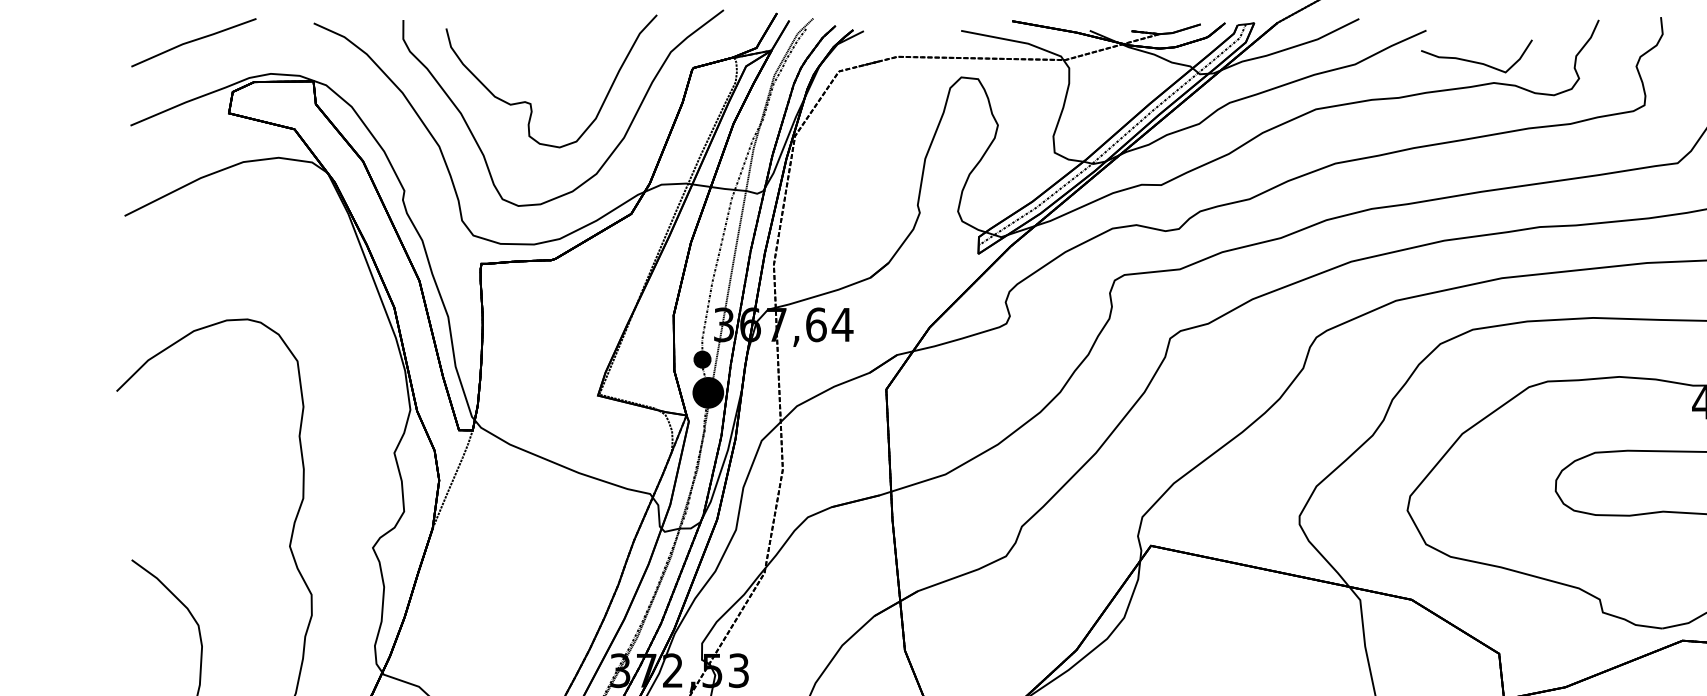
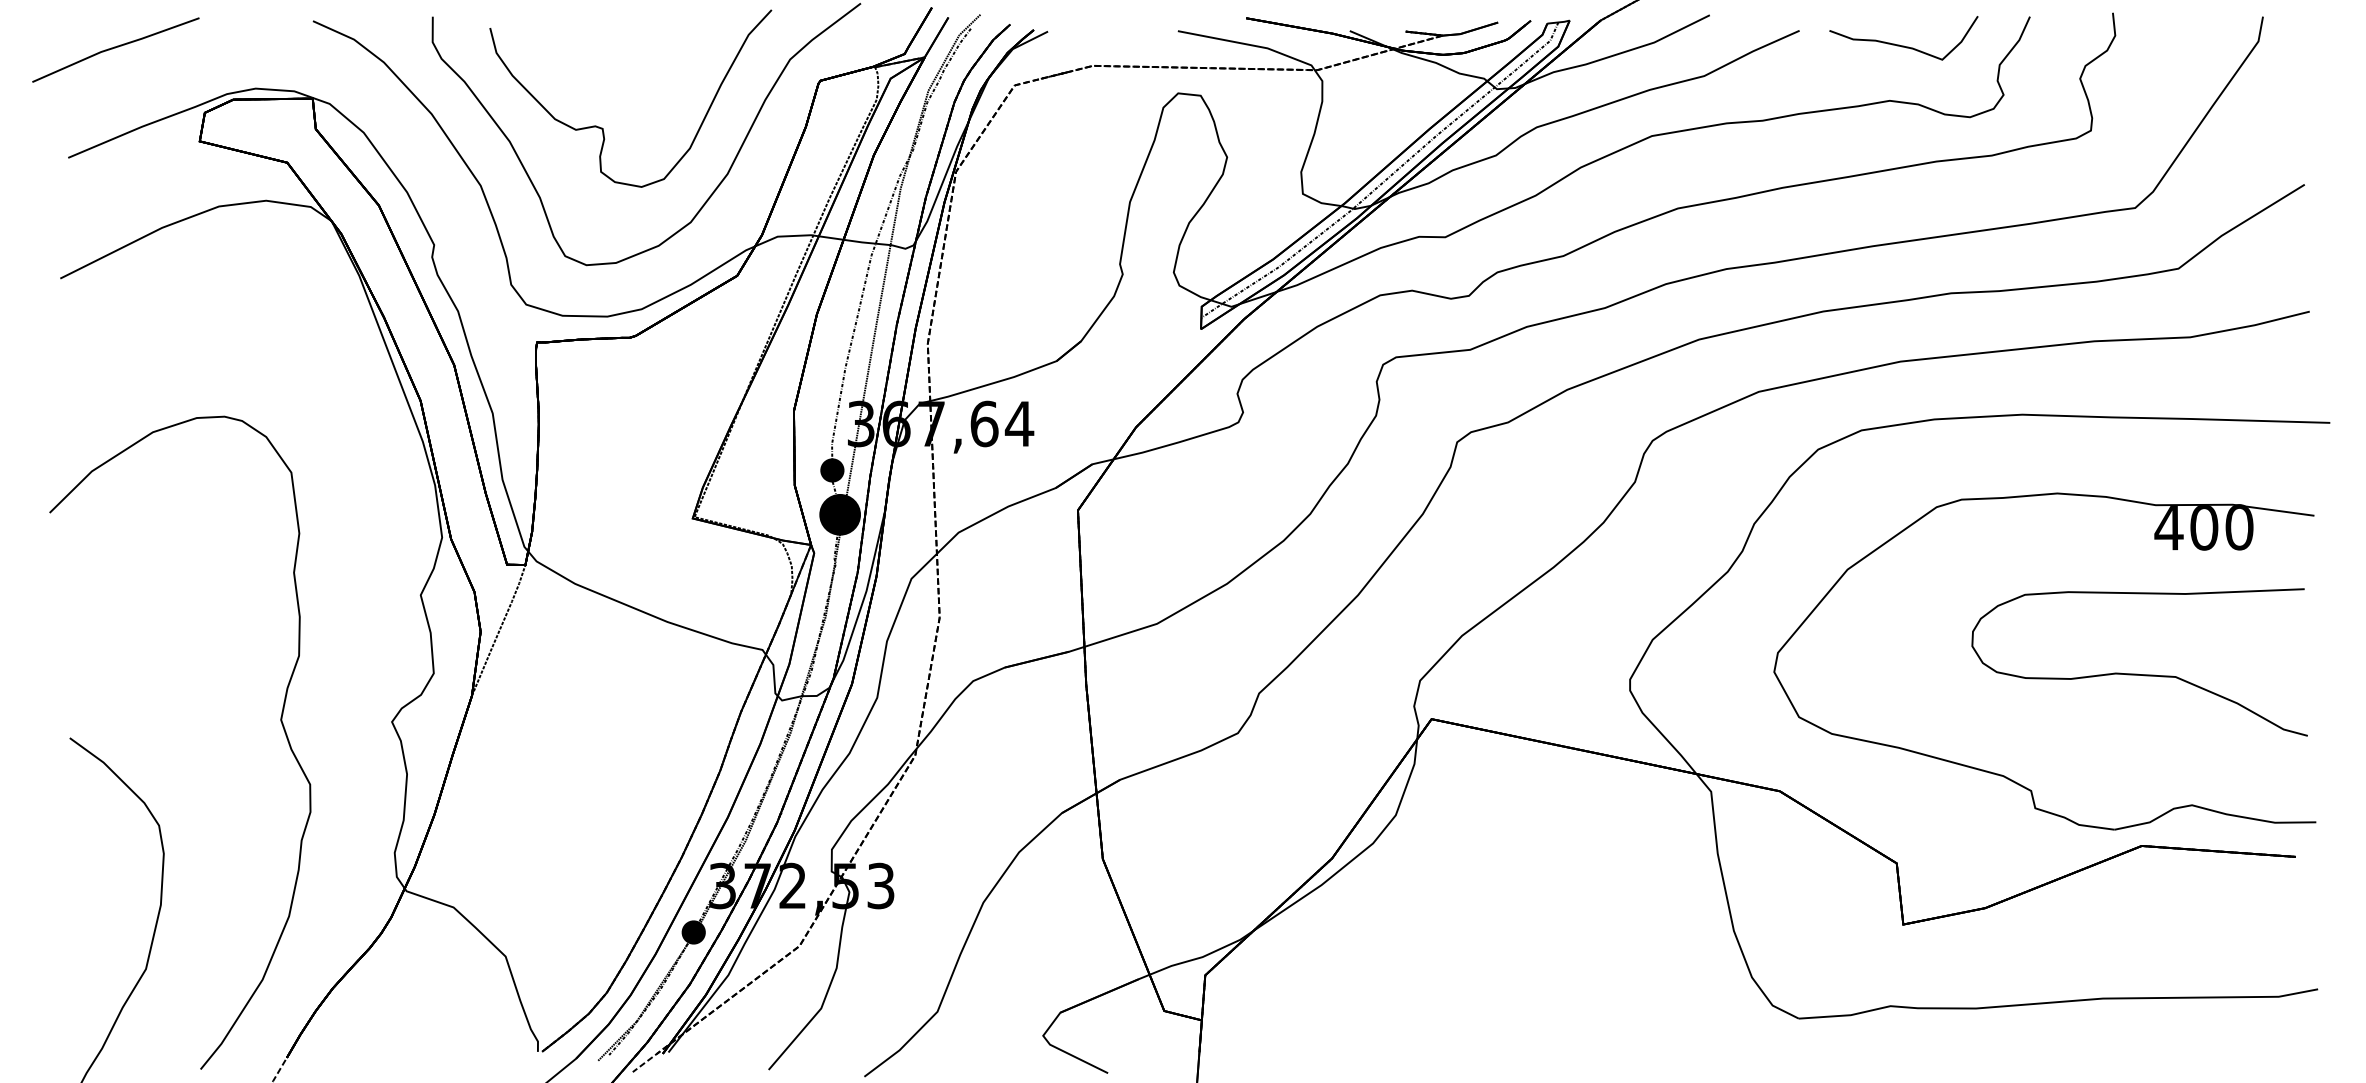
line: (193, 41) -> (115, 48), moved
curve: (1476, 61) -> (1903, 45), moved

